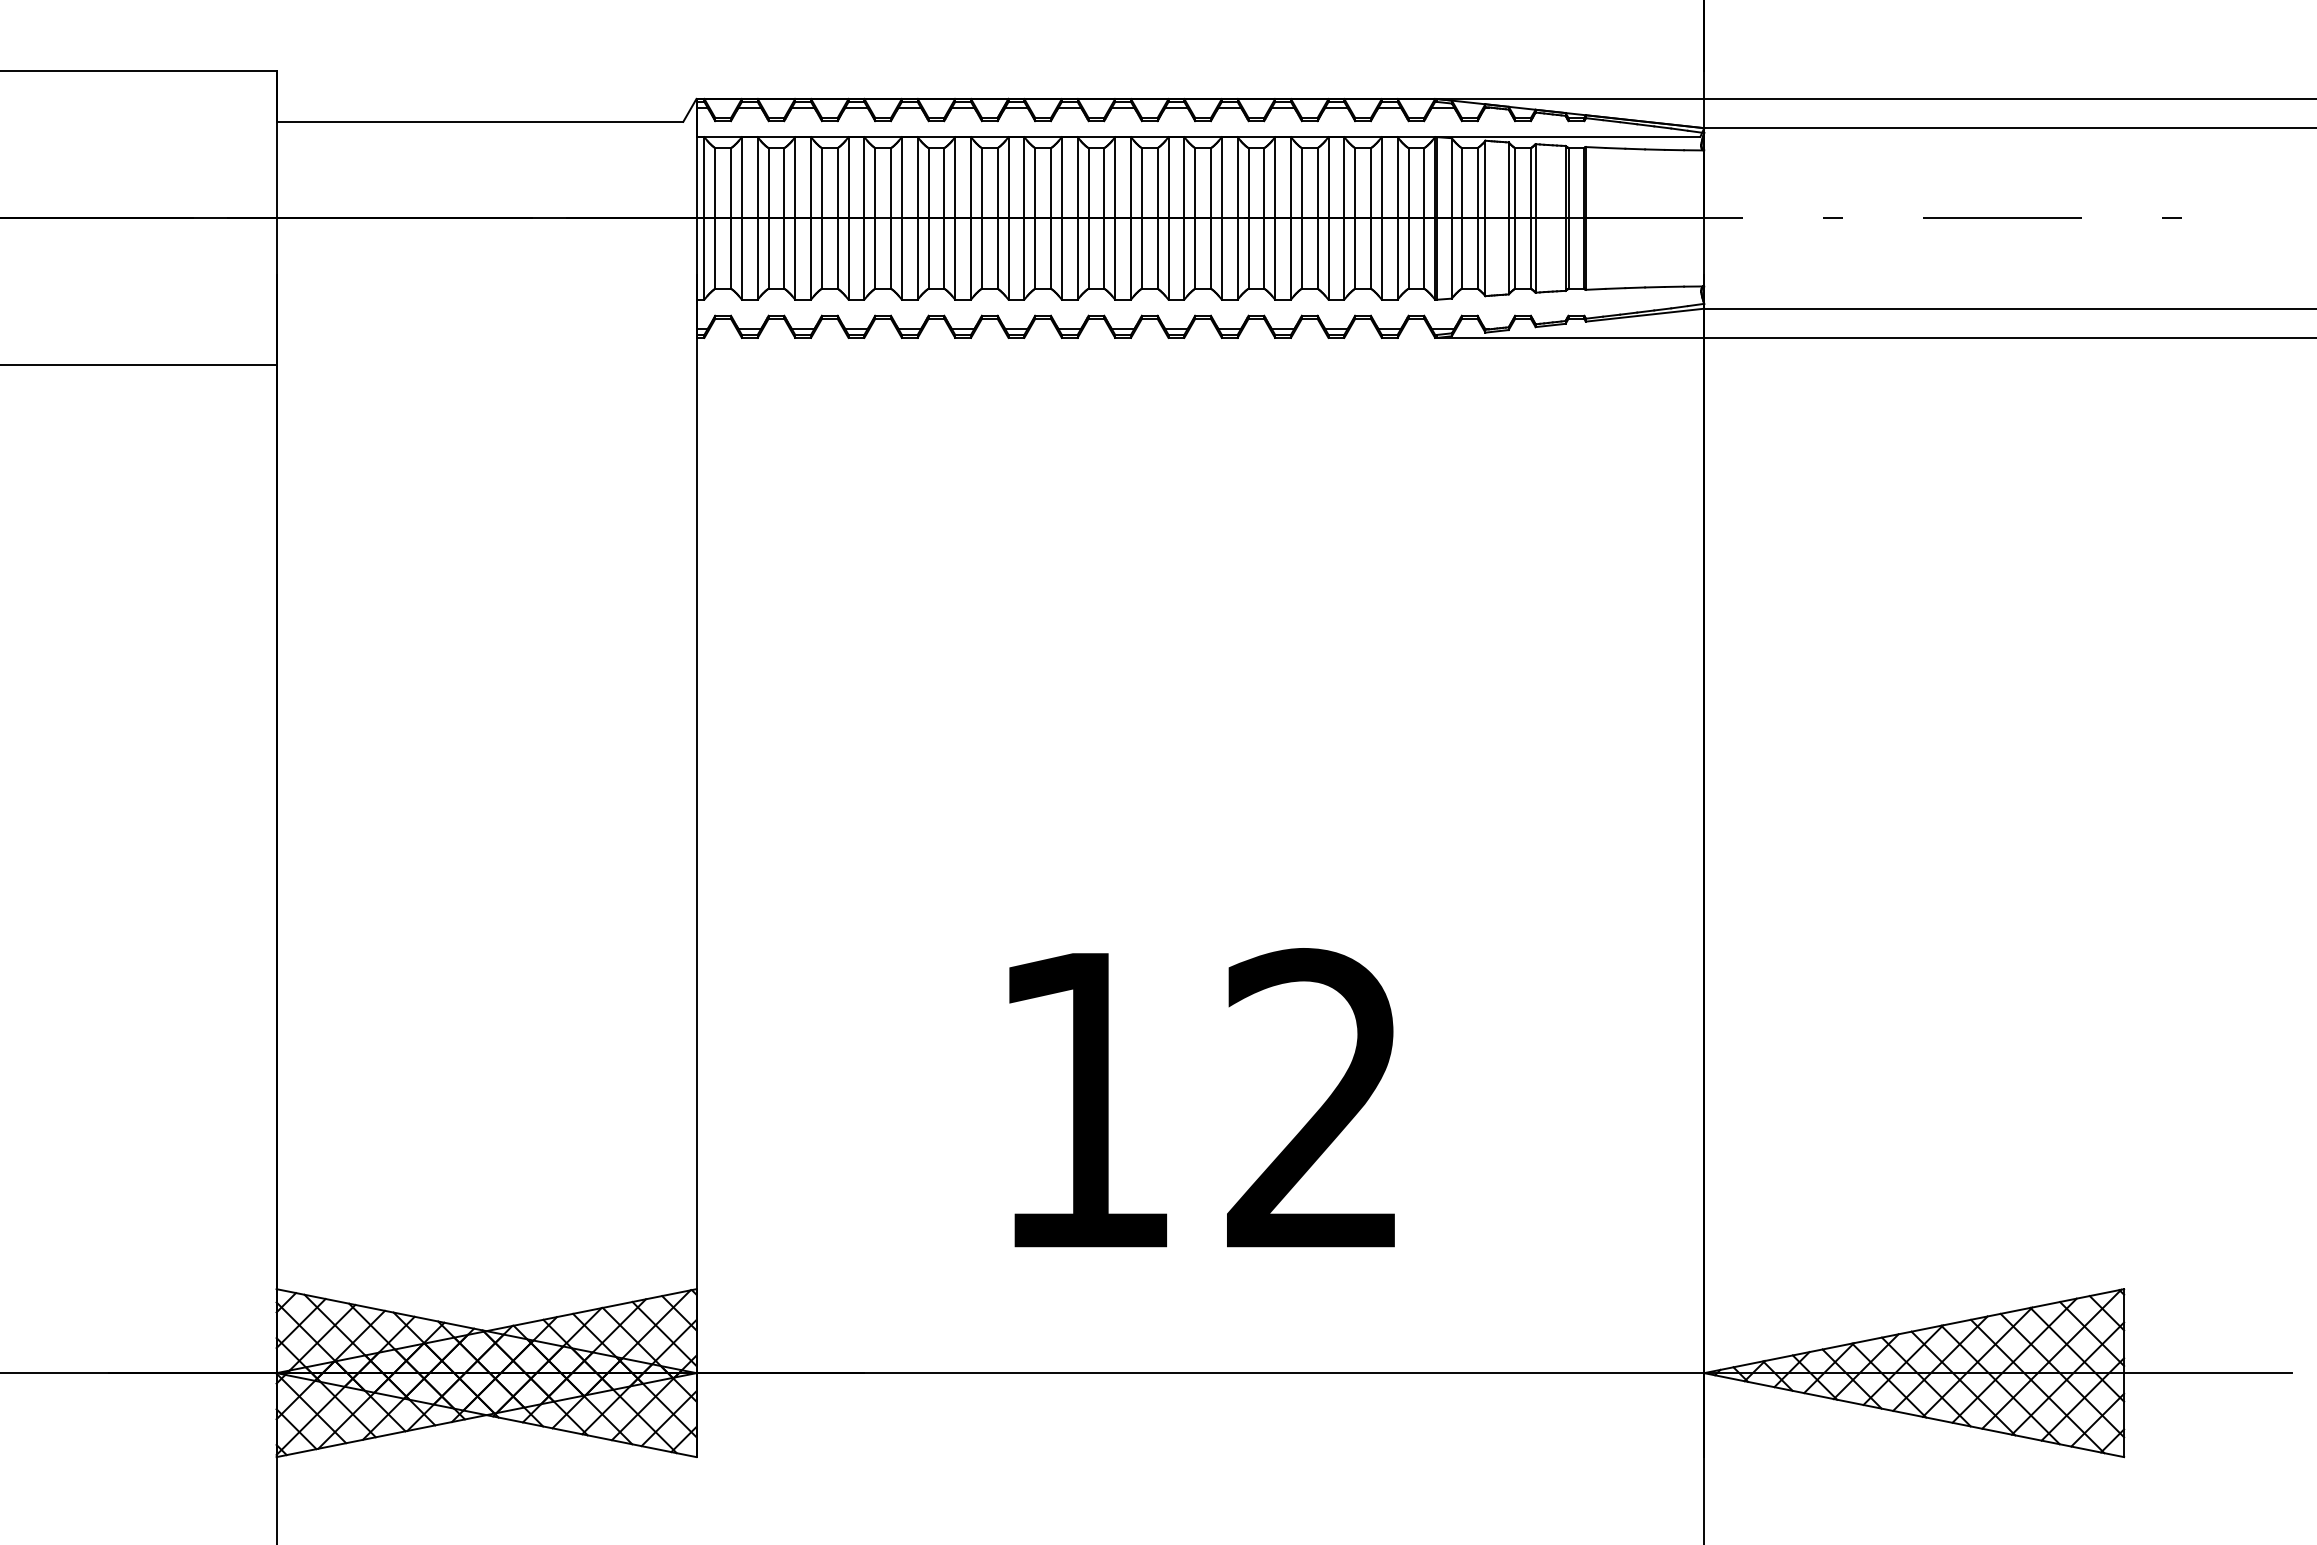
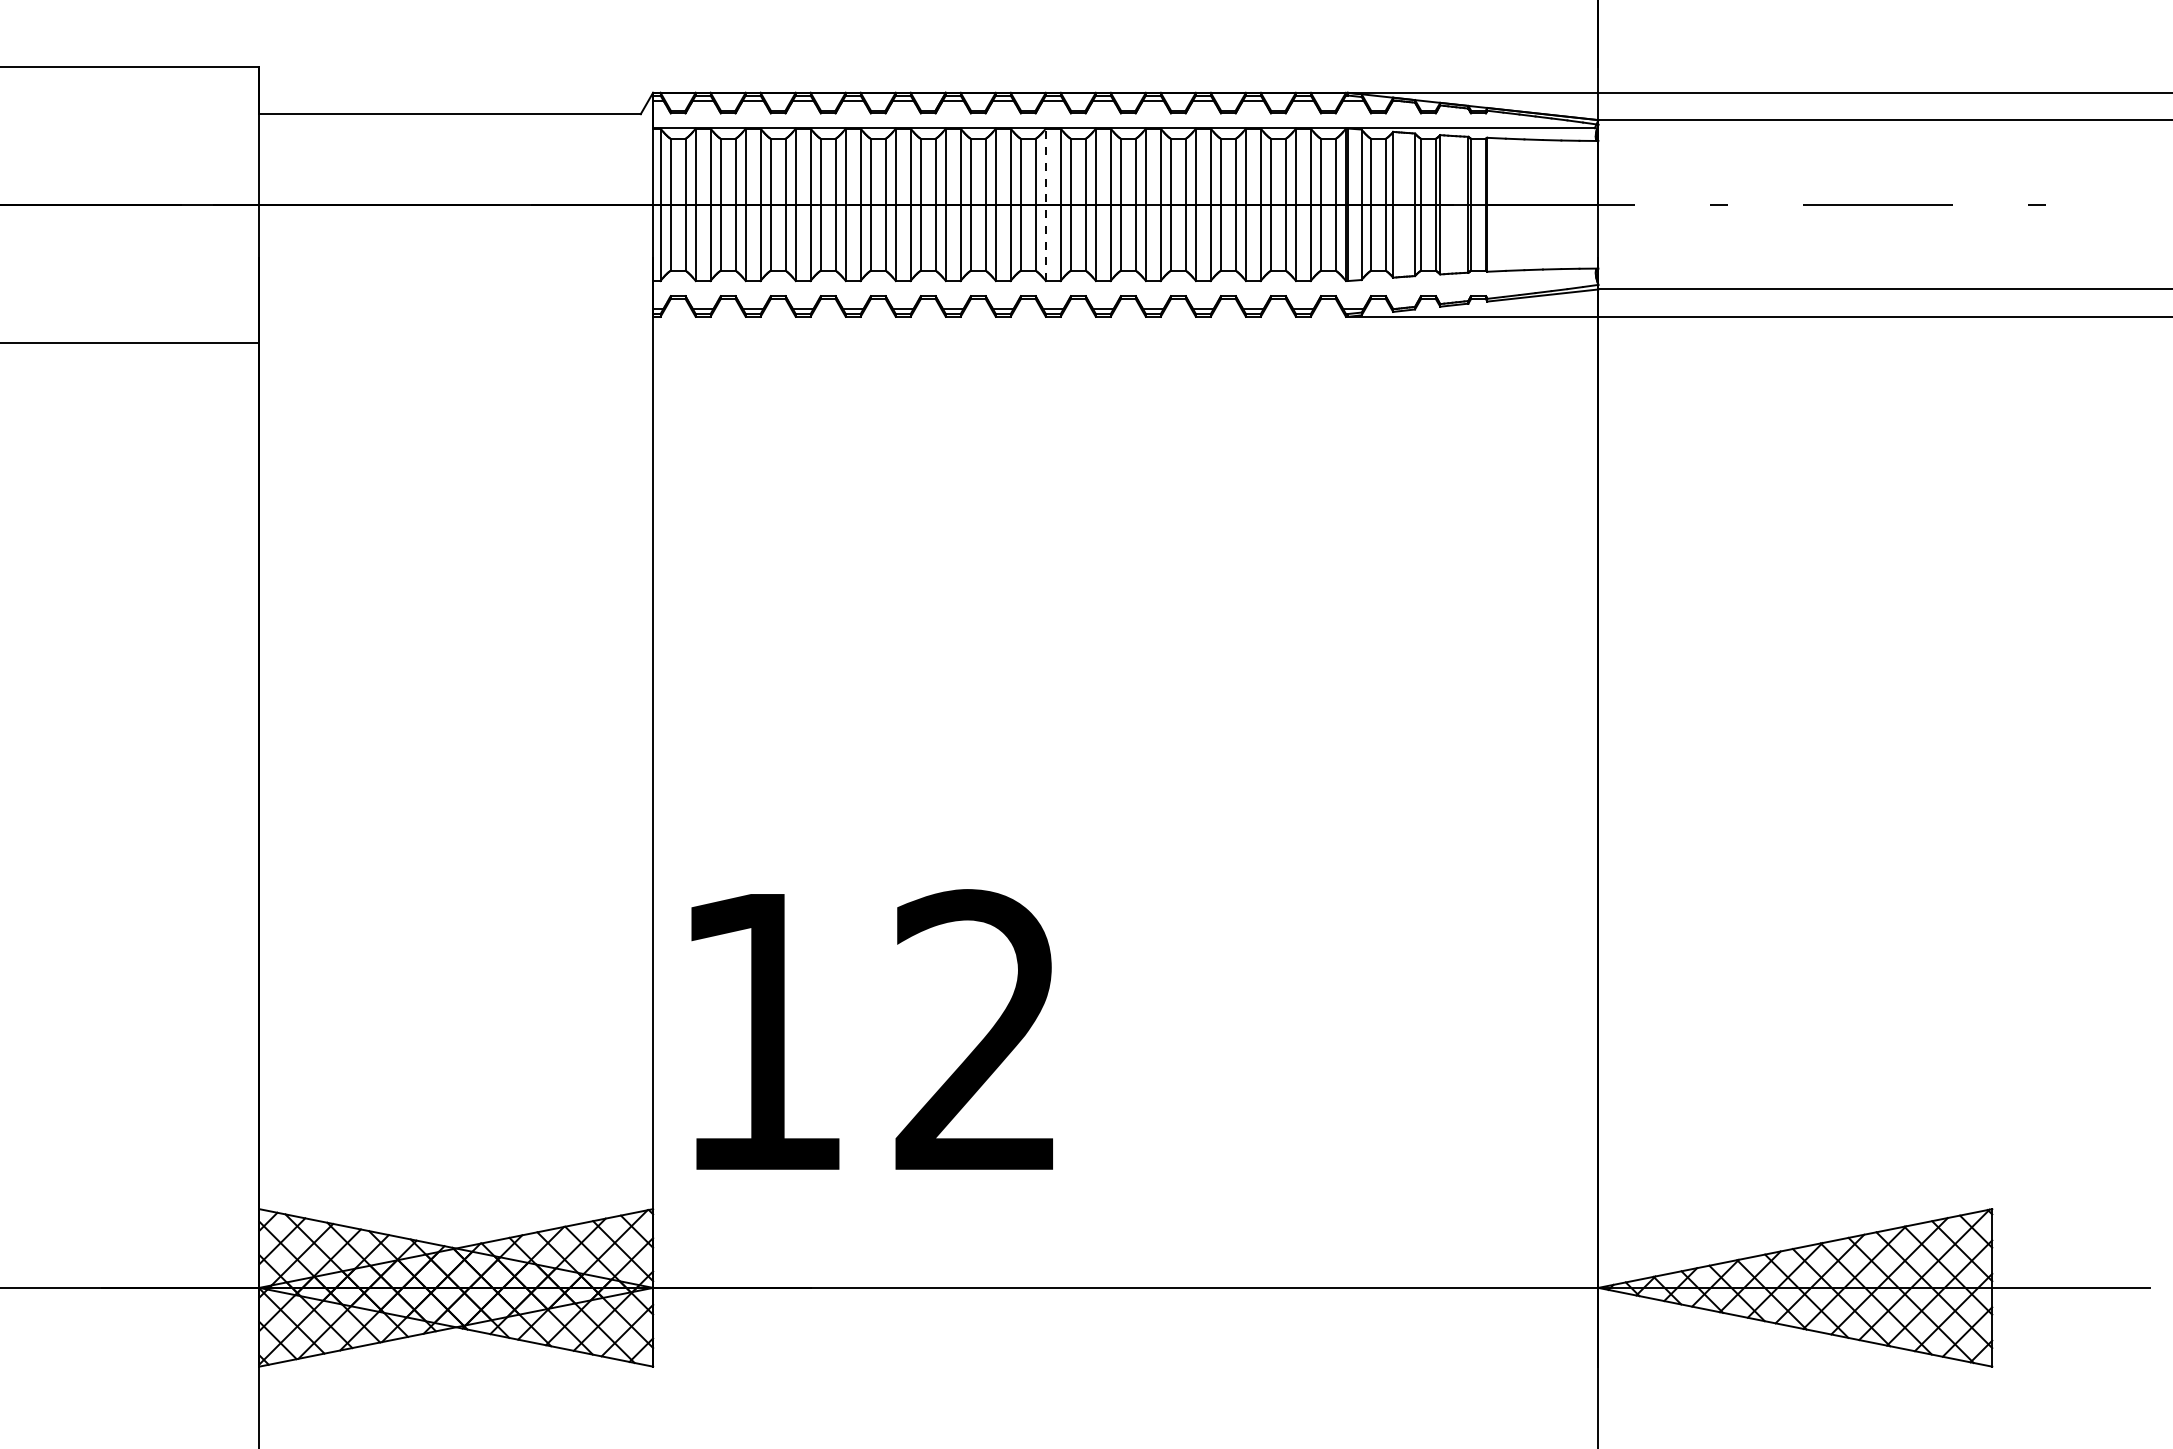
line: (1115, 217) -> (1046, 203), solid -> dashed
text: (1201, 1097) -> (871, 1029), moved

